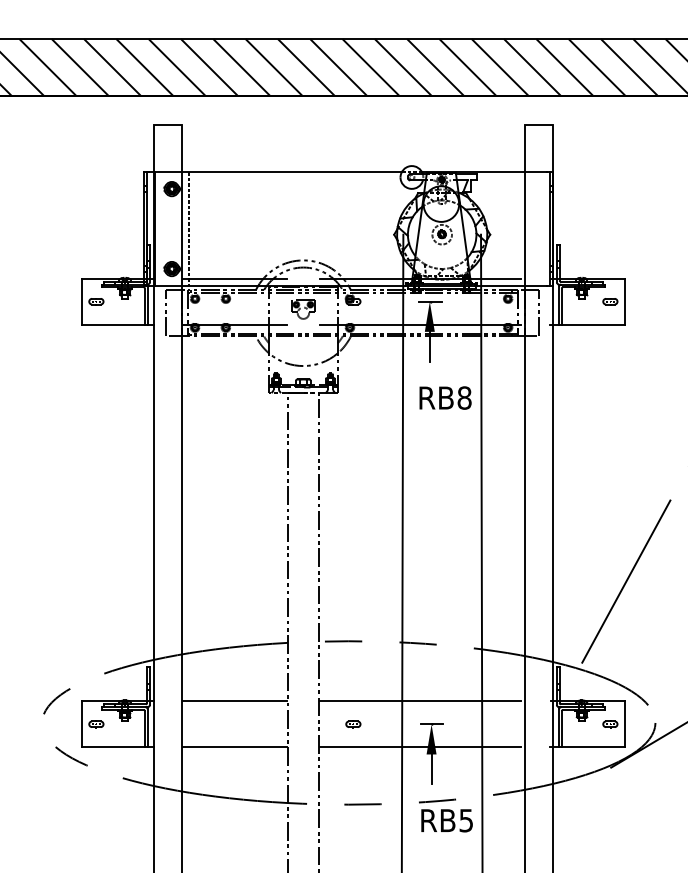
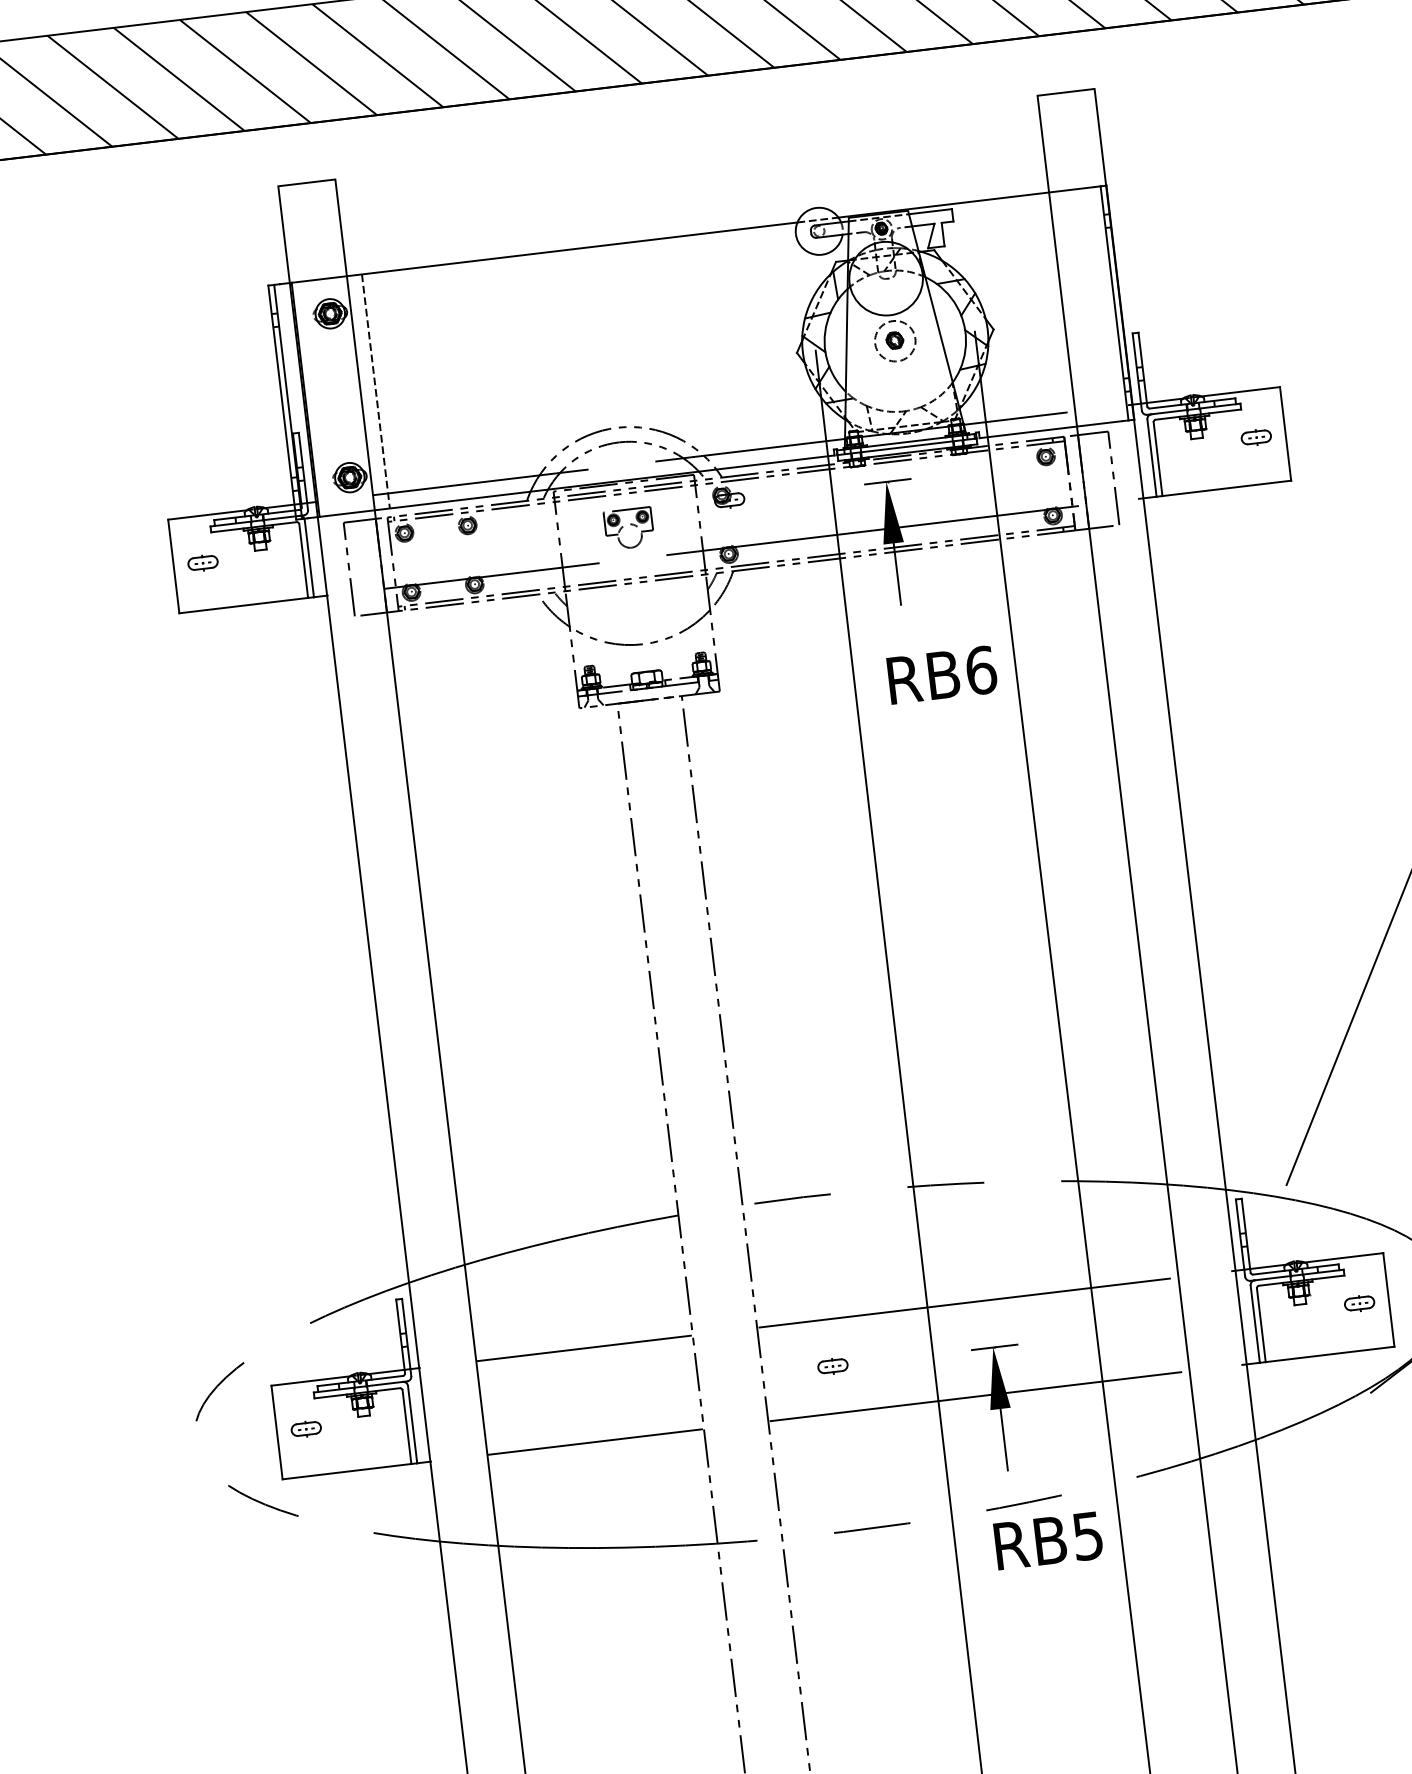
text: (464, 397) -> (980, 669), RB8 -> RB6

